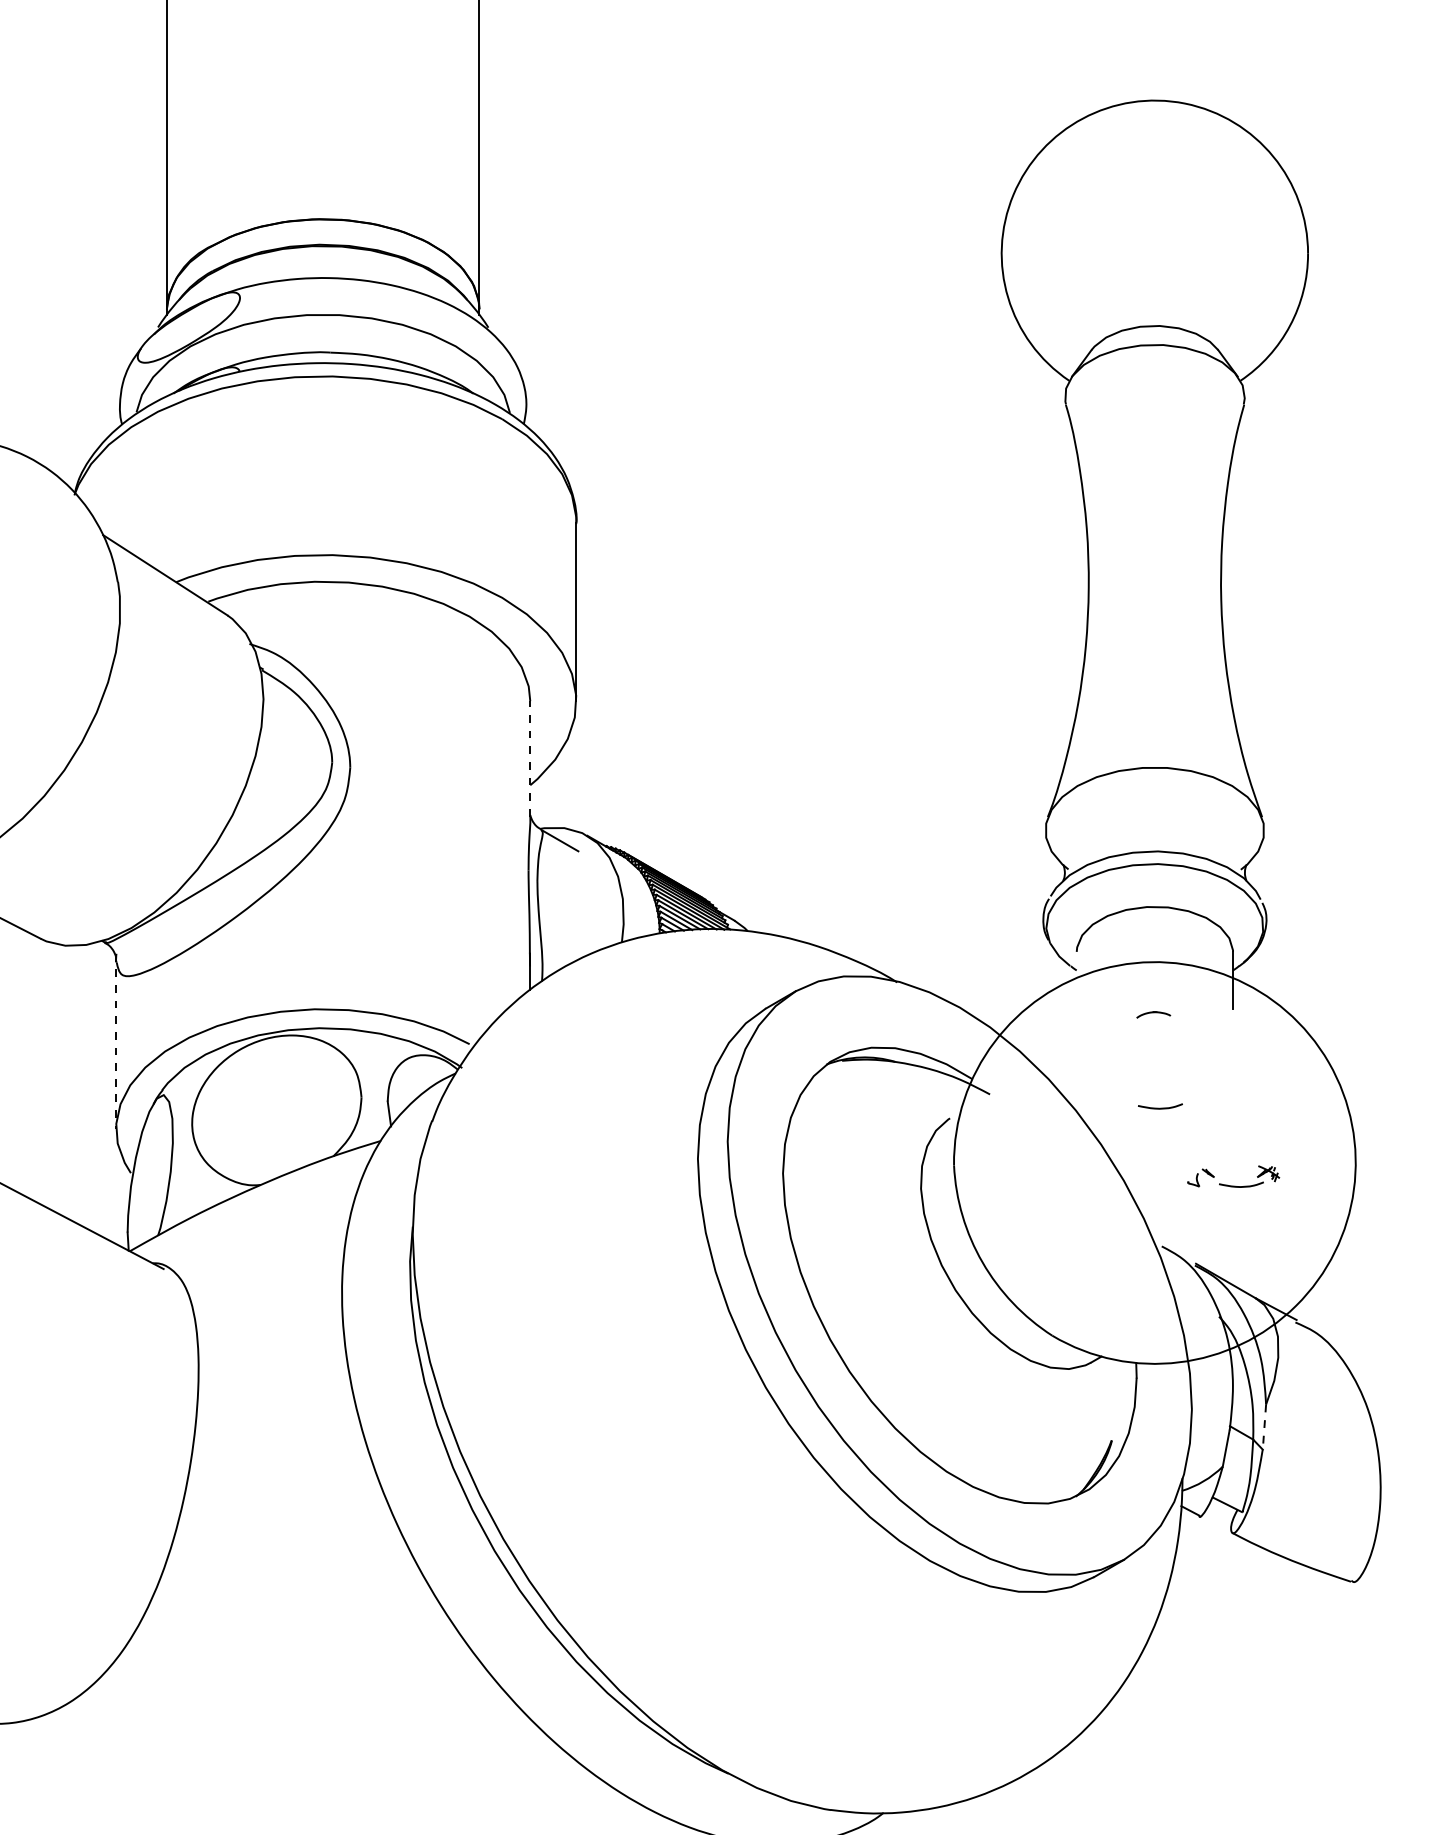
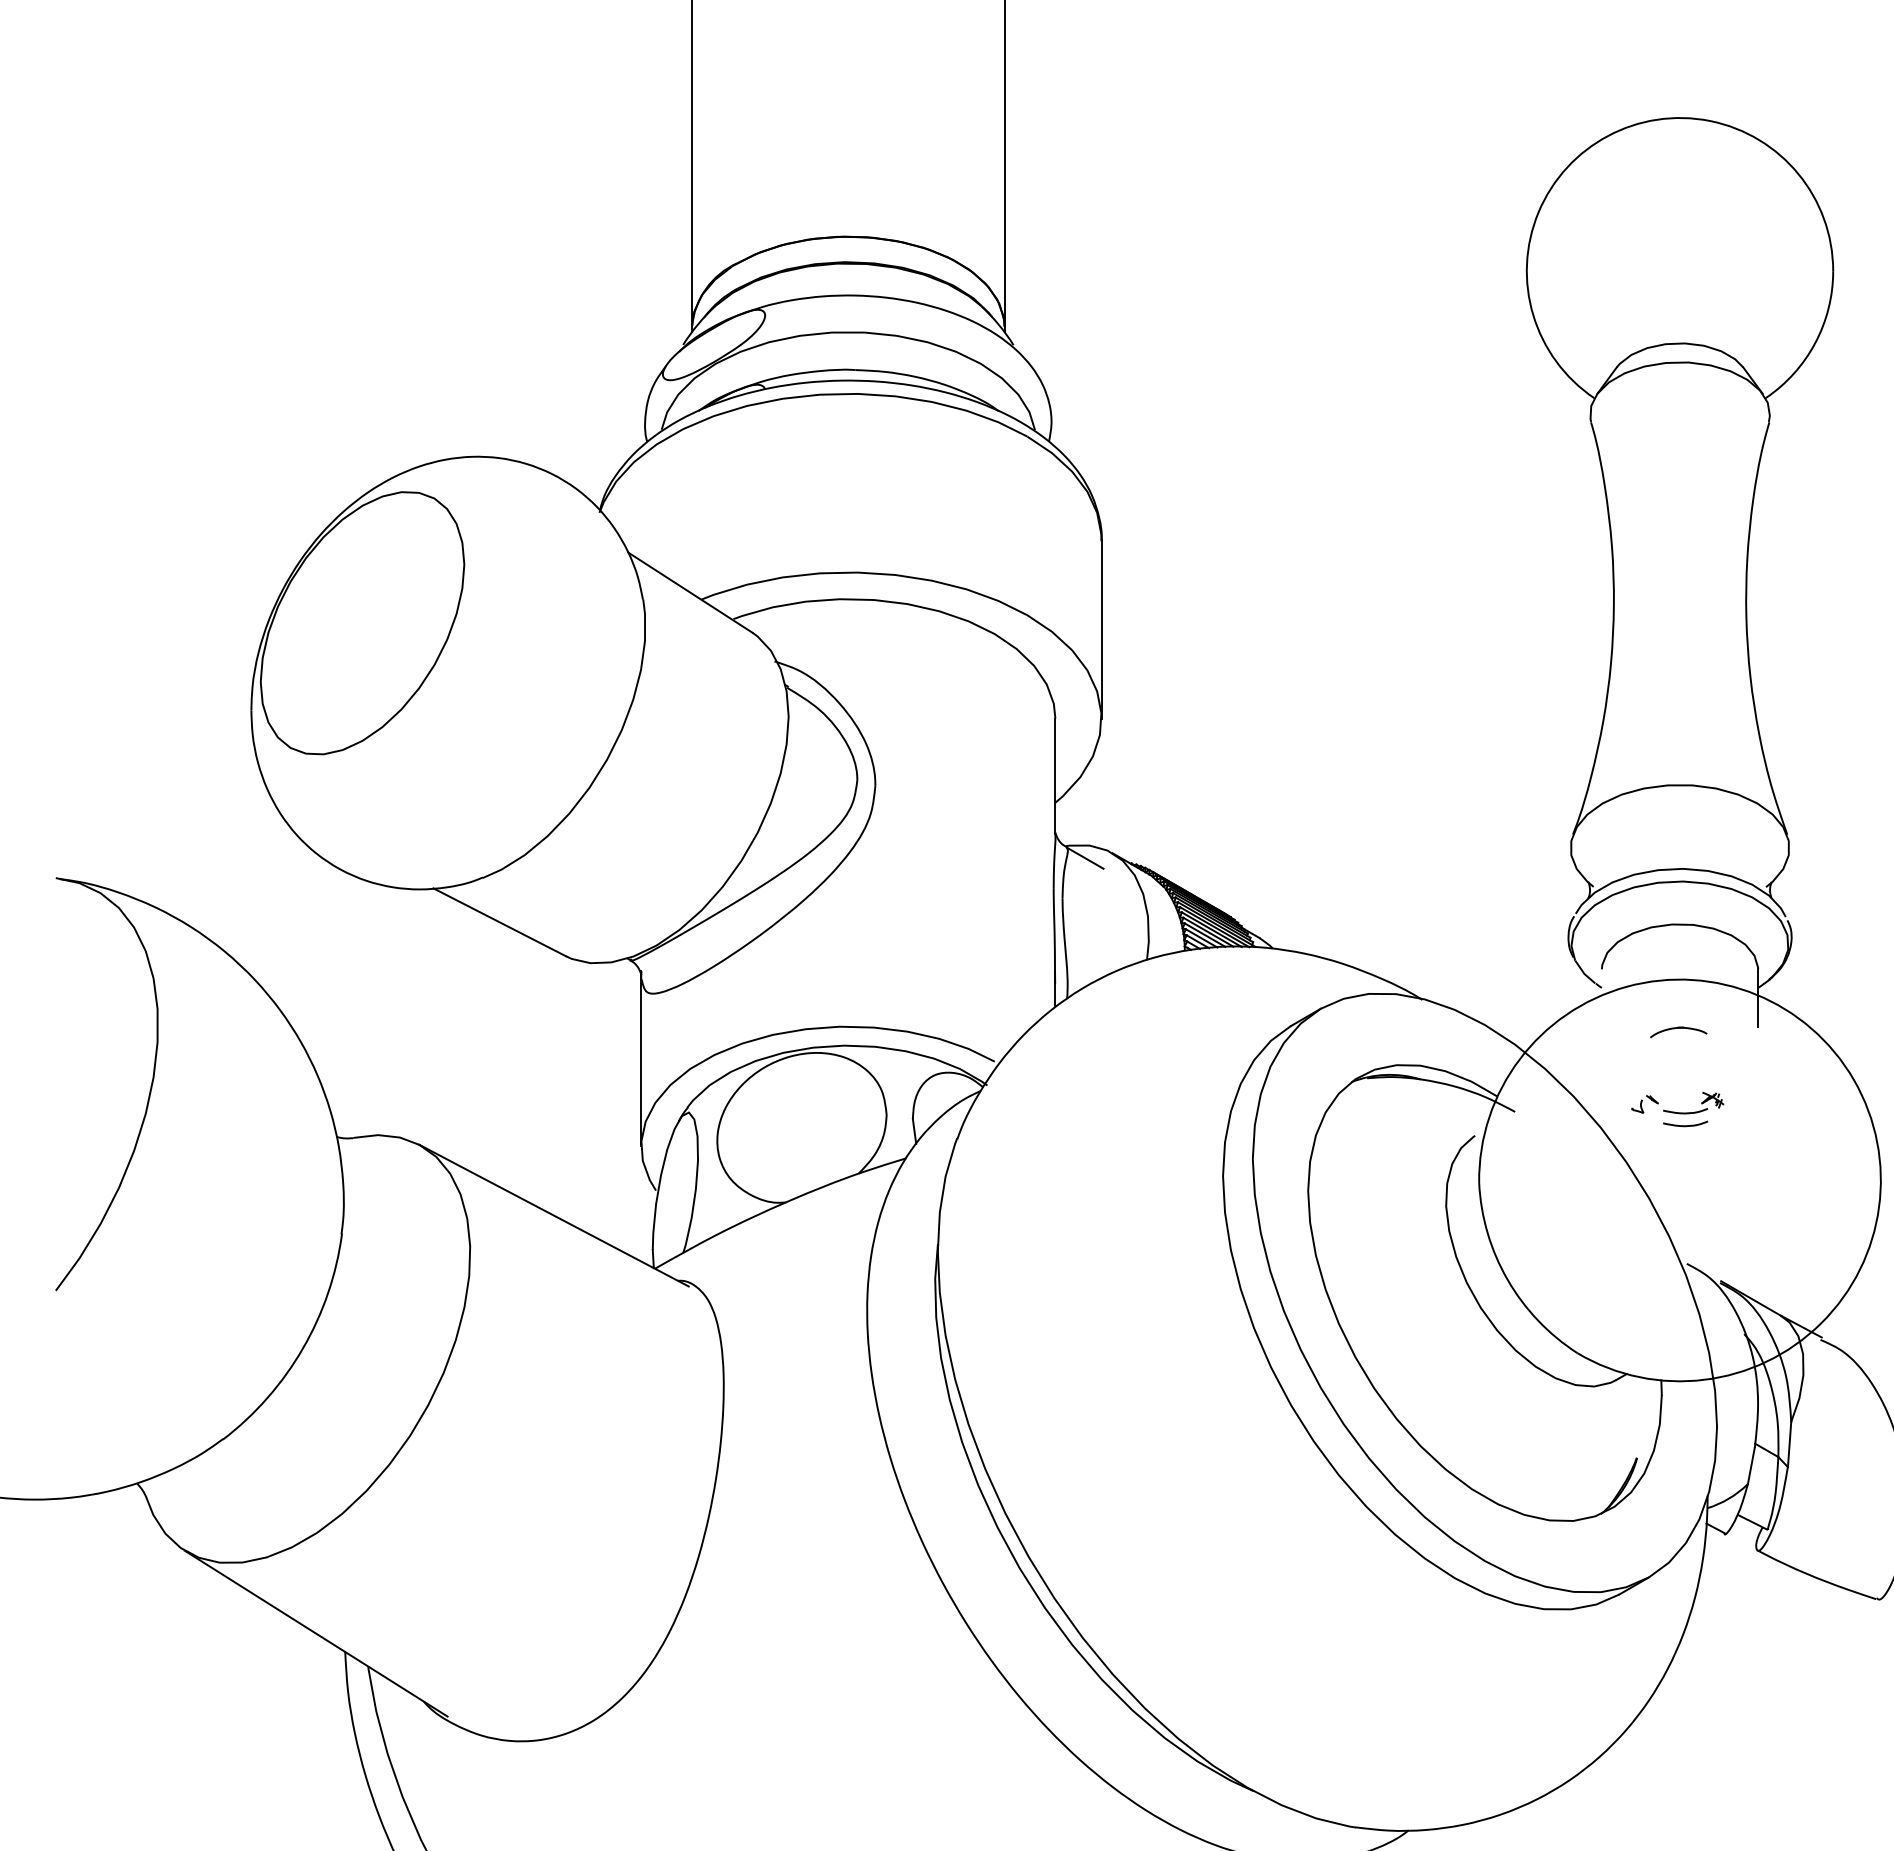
line: (530, 759) -> (1055, 776), dashed -> solid
part: (1153, 1015) -> (1678, 1032), size x1.67
line: (116, 1042) -> (641, 1059), dashed -> solid
part: (1230, 1185) -> (1674, 1111), moved
line: (1264, 1427) -> (1789, 1444), dashed -> solid

